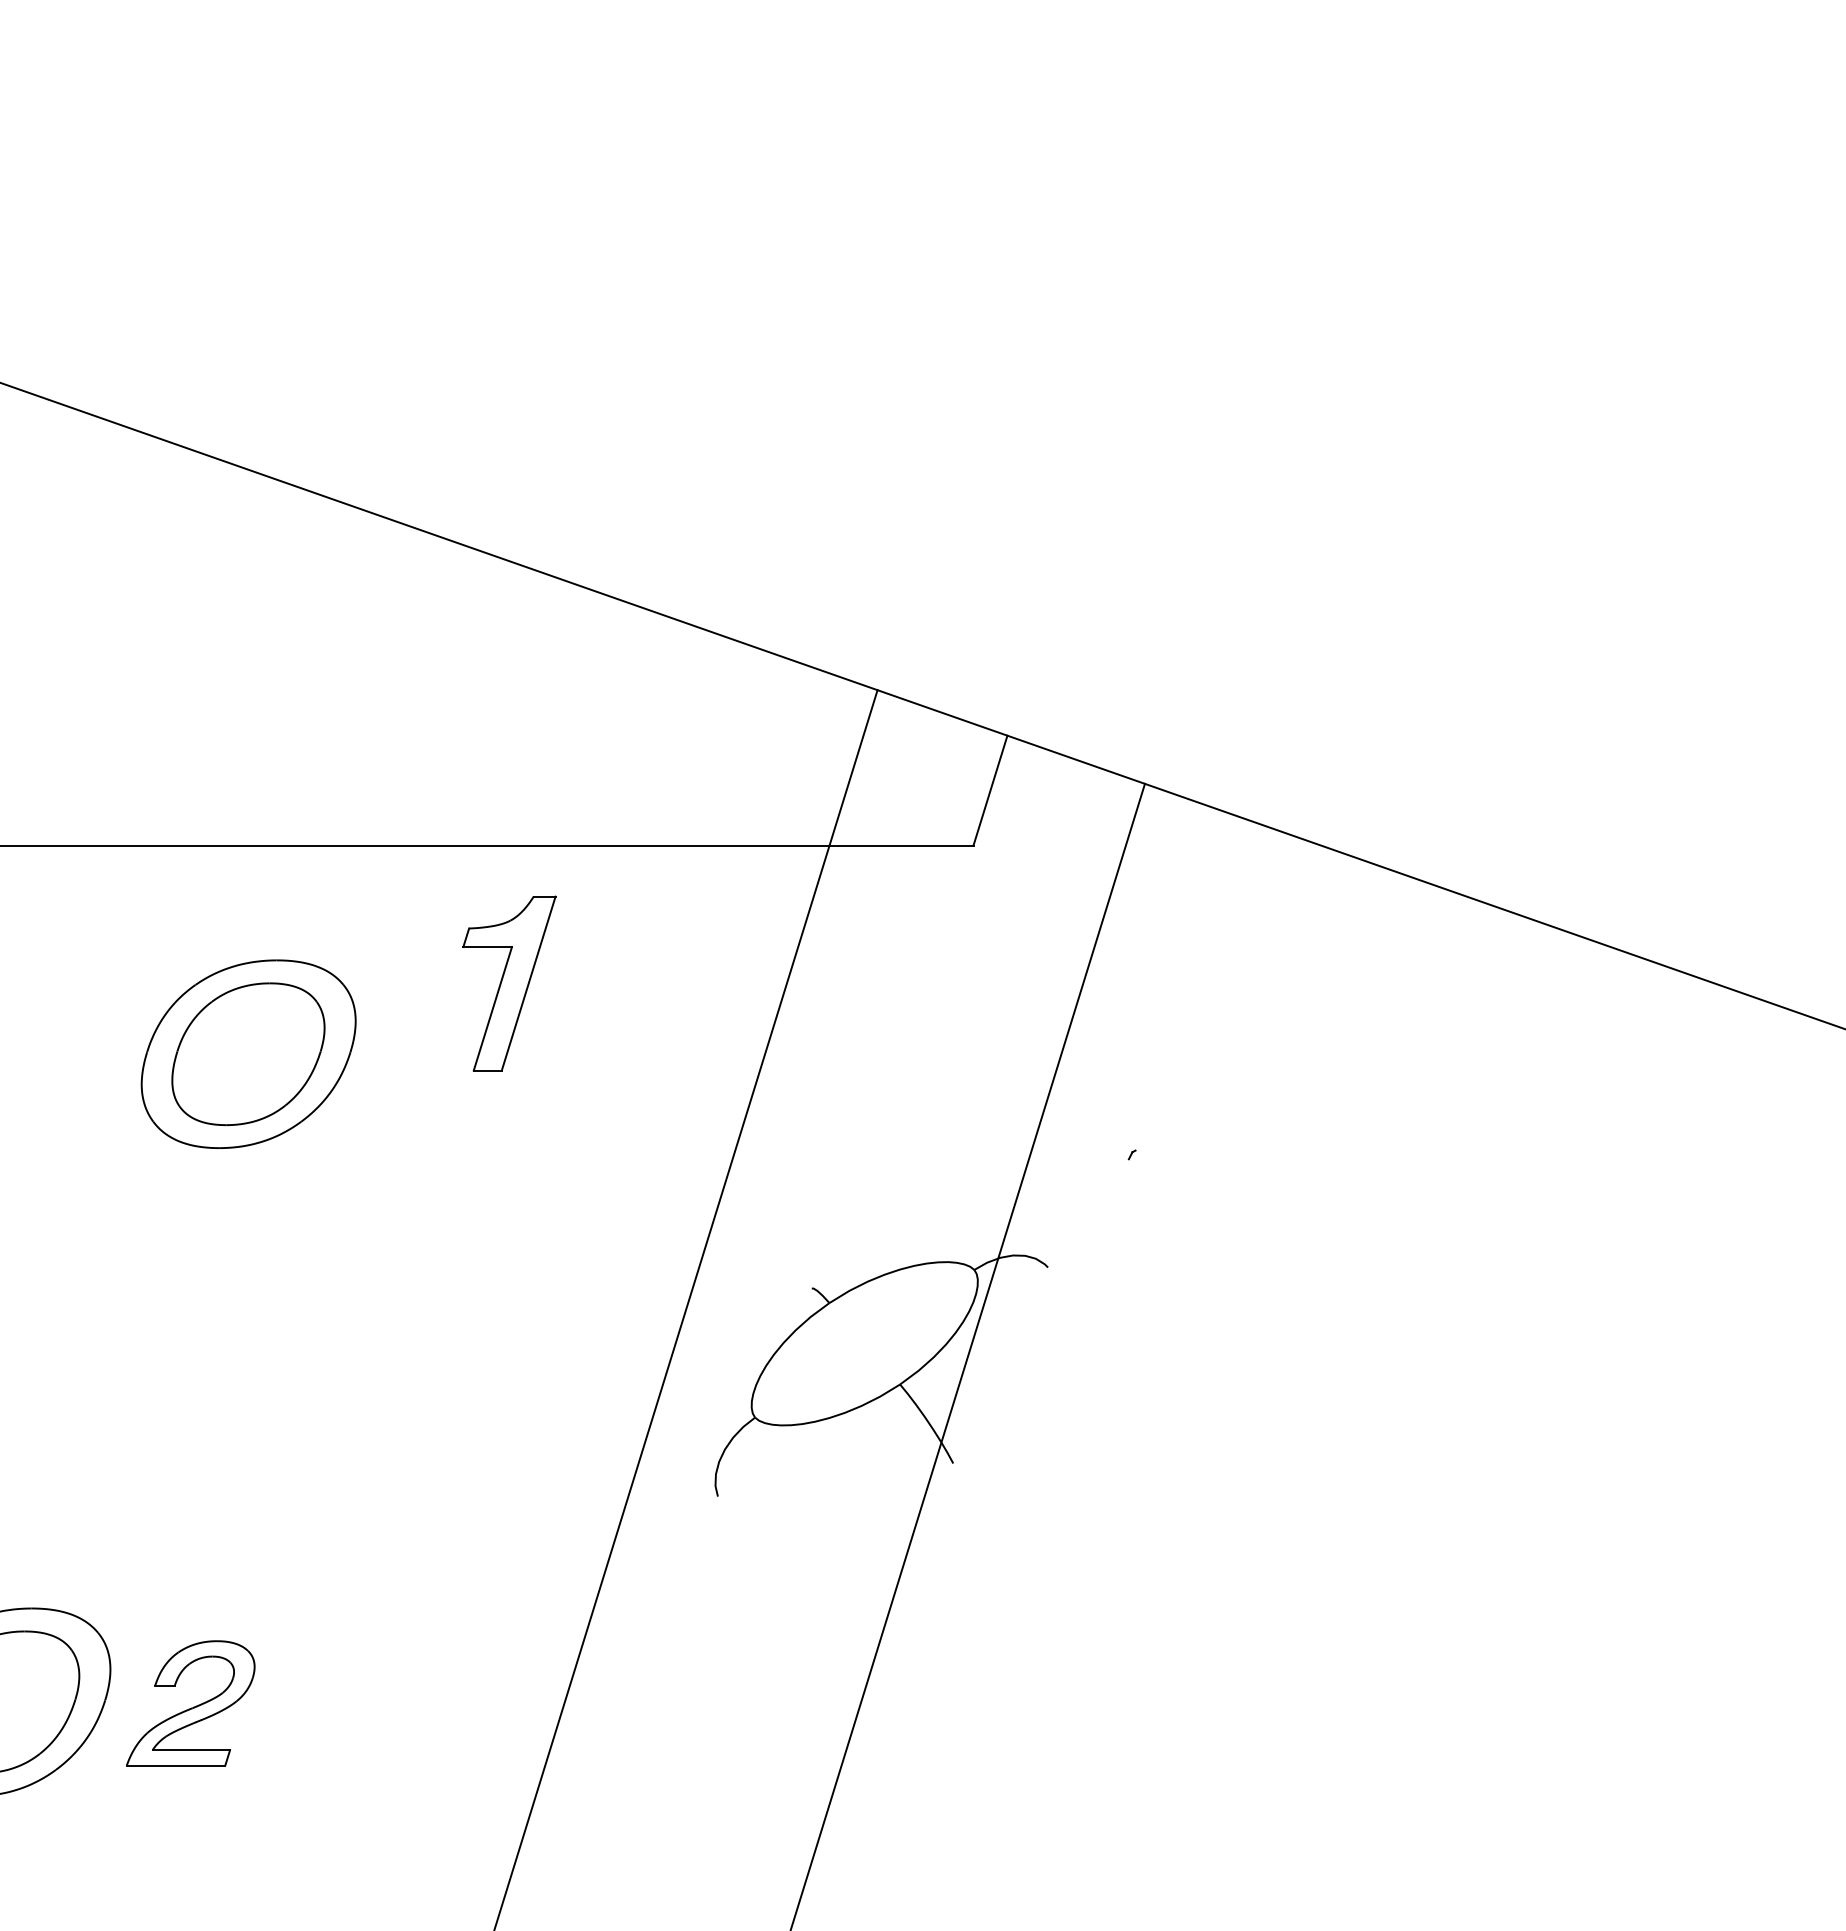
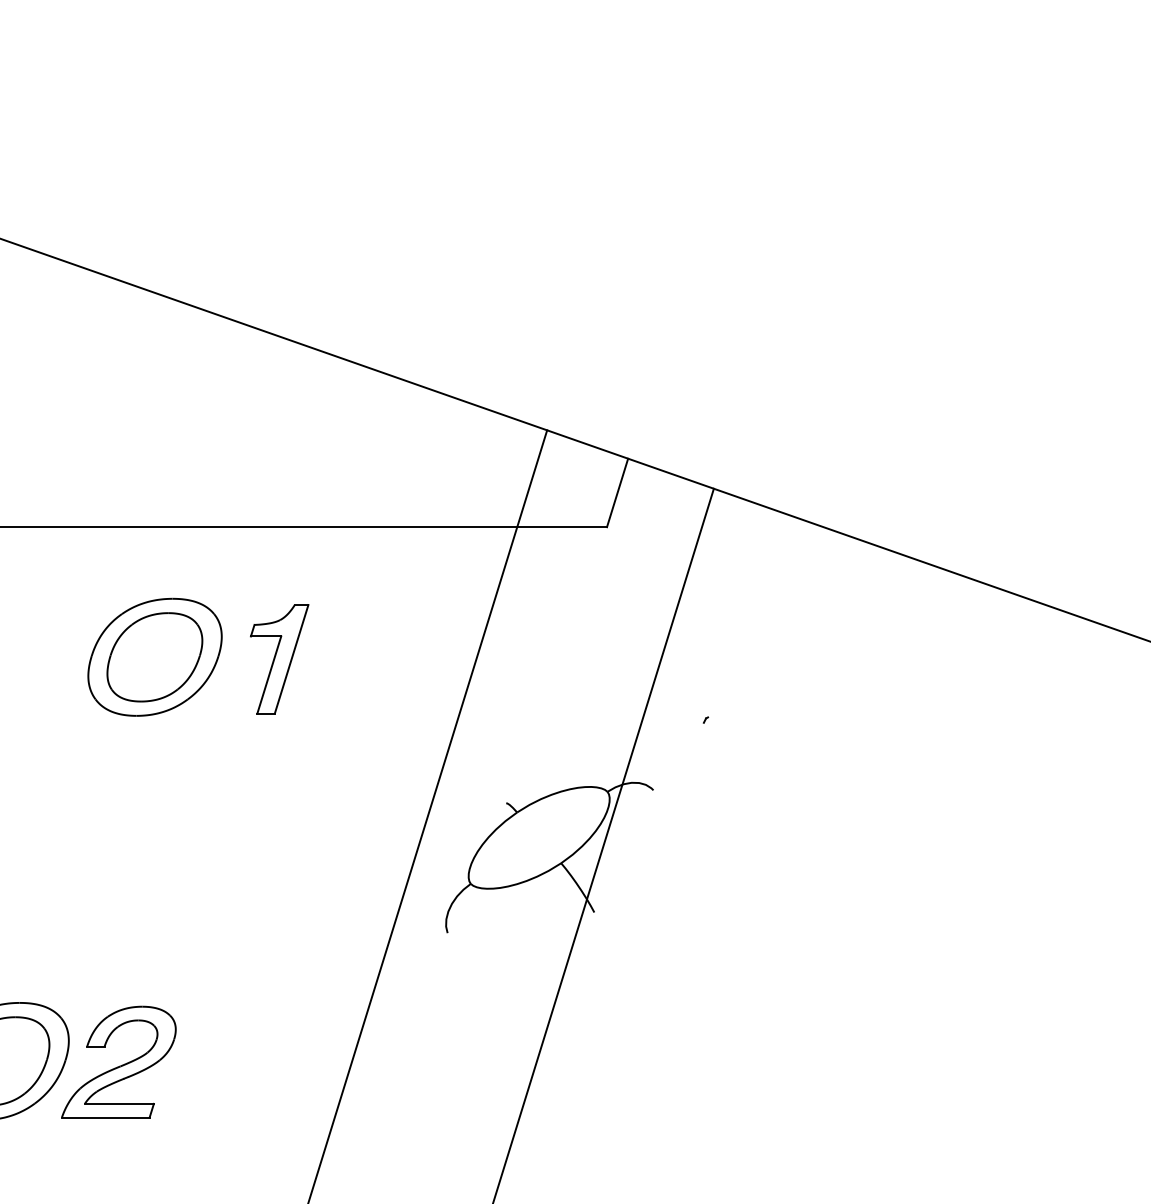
part: (509, 983) -> (279, 659), moved
part: (190, 1702) -> (118, 1061), size x1.43

